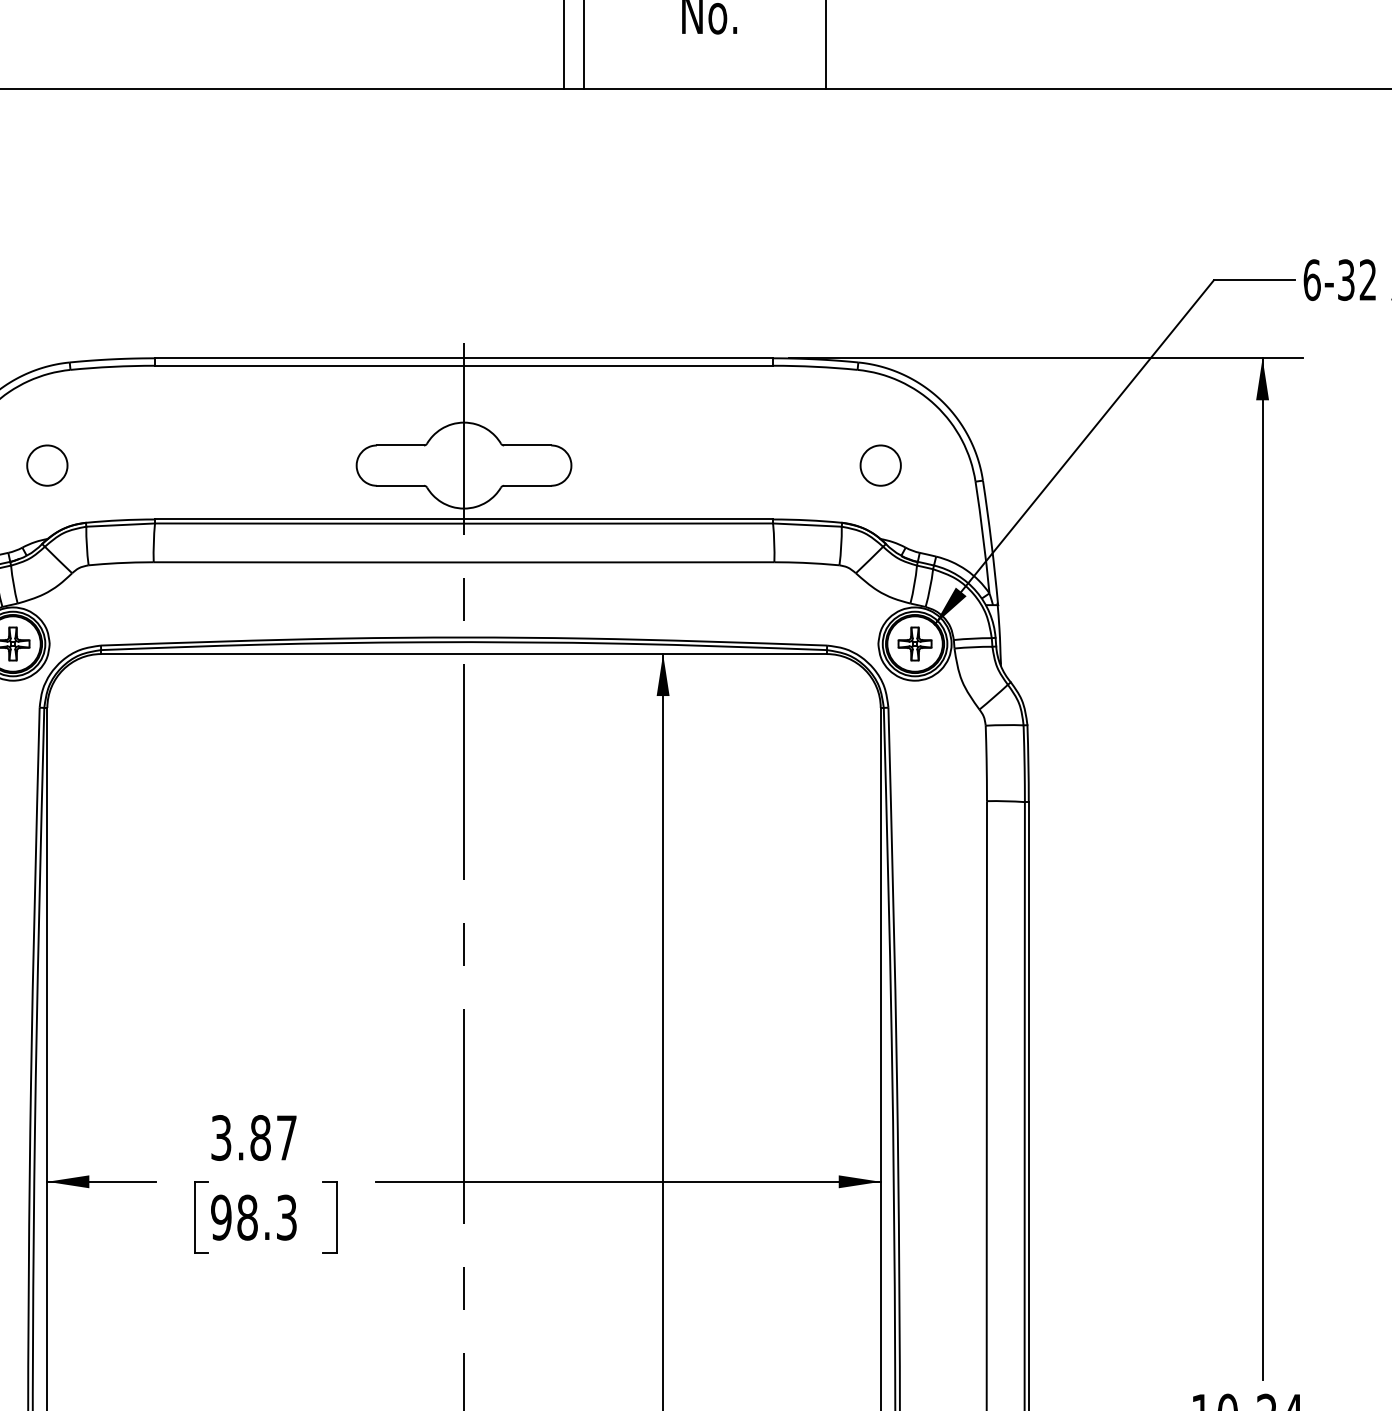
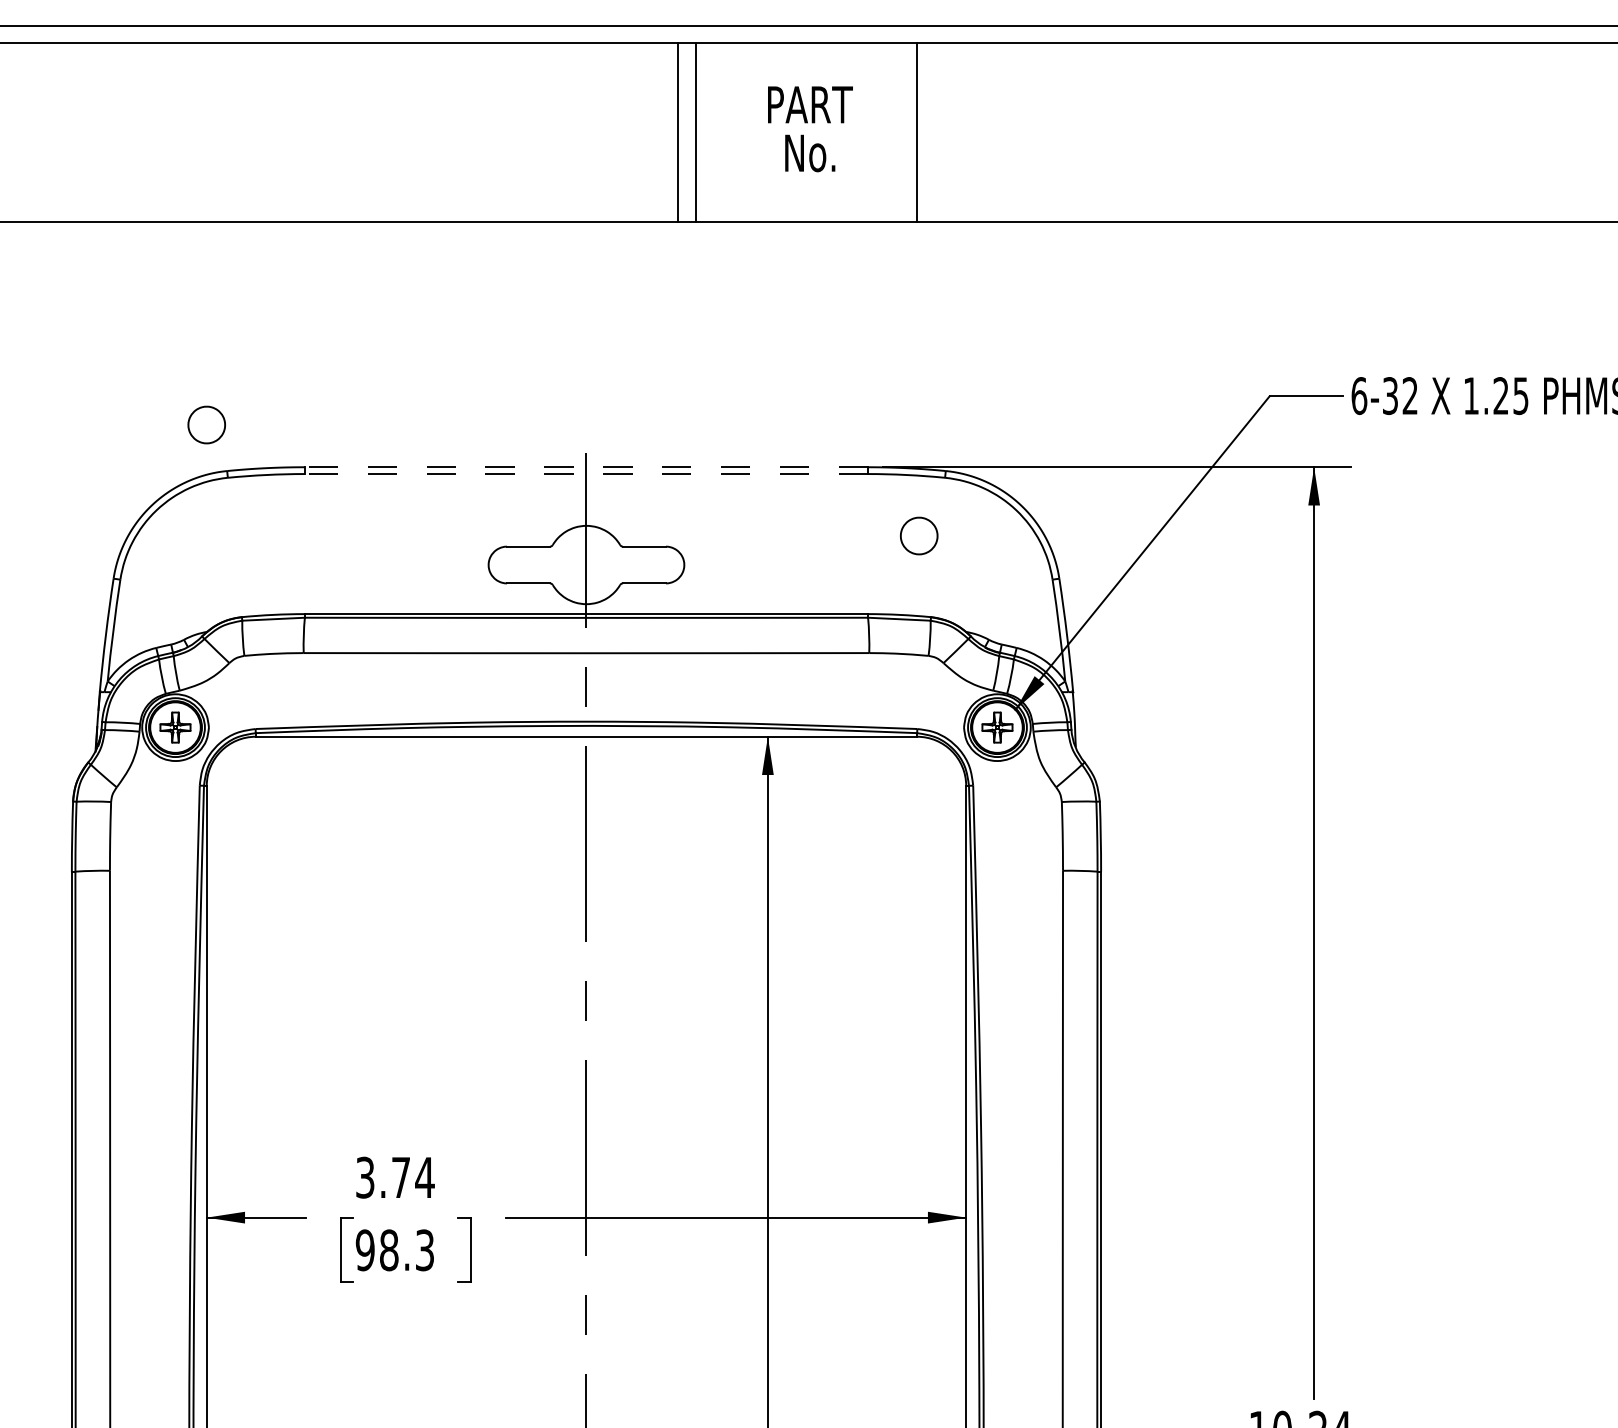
line: (464, 358) -> (586, 467), solid -> dashed
line: (464, 366) -> (586, 474), solid -> dashed
part: (47, 465) -> (206, 424), moved
part: (881, 465) -> (919, 535), moved
text: (273, 1137) -> (412, 1177), 3.87 -> 3.74

